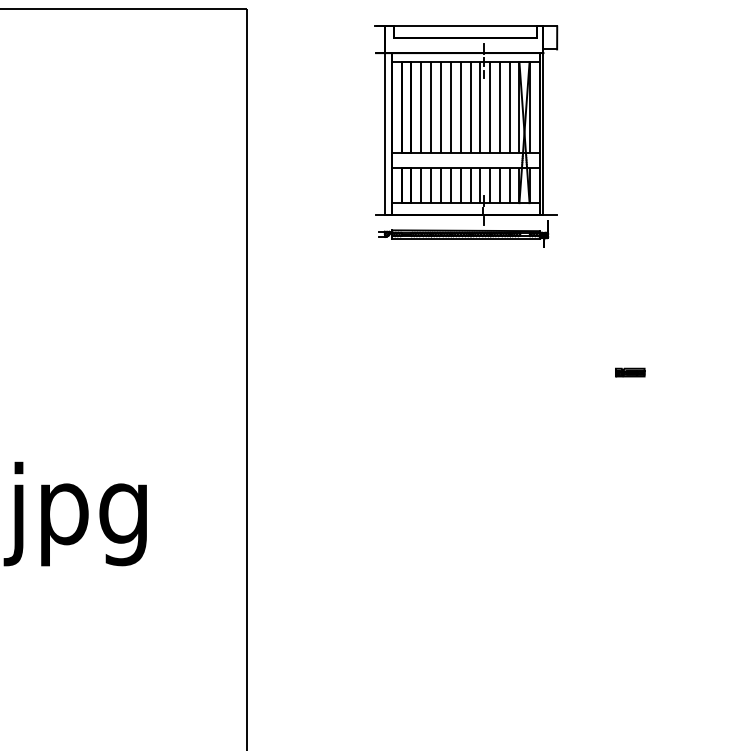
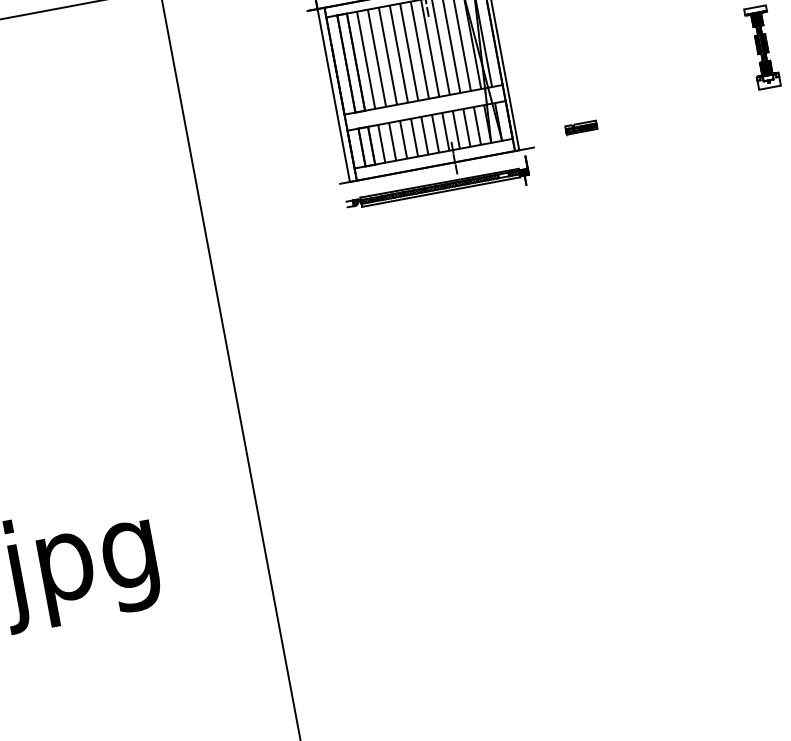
part: (630, 372) -> (581, 127), moved

